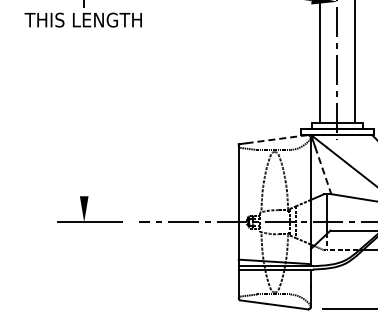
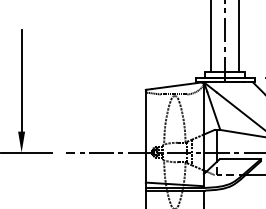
line: (84, 132) -> (21, 80), added
line: (276, 139) -> (176, 86), dashed -> solid
line: (323, 170) -> (214, 110), dashed -> solid

